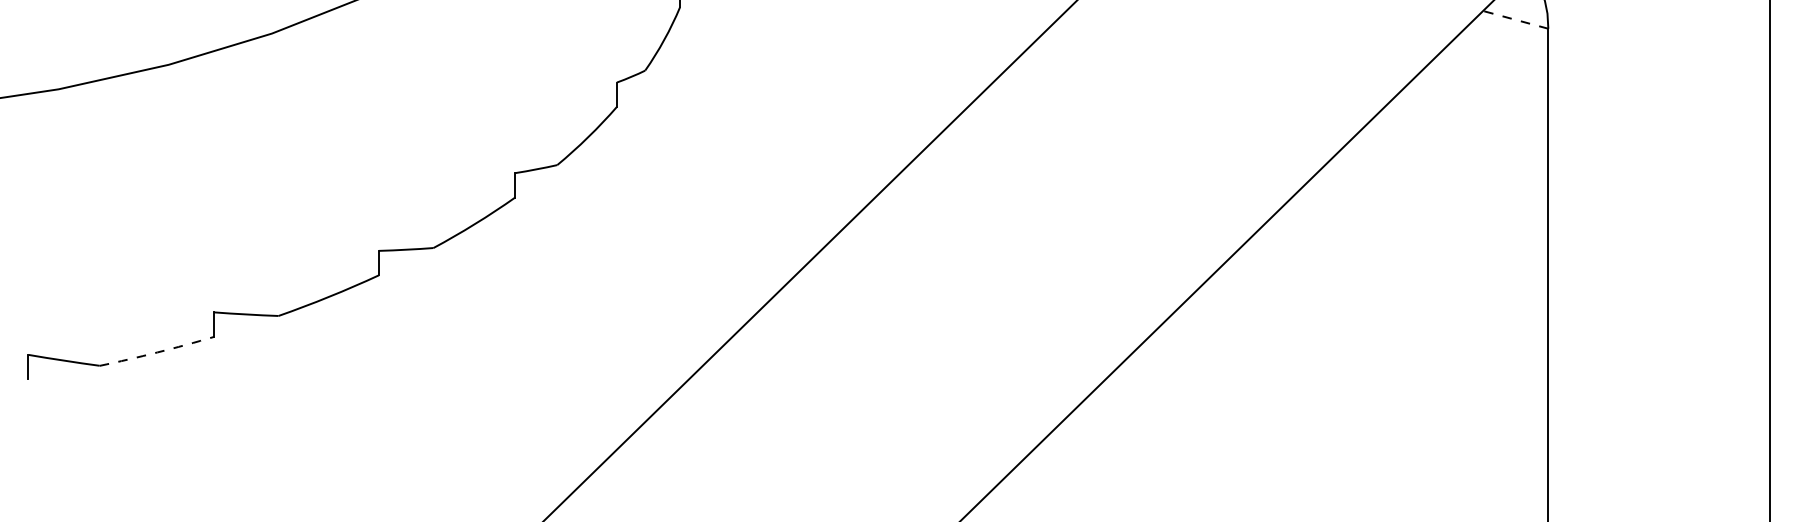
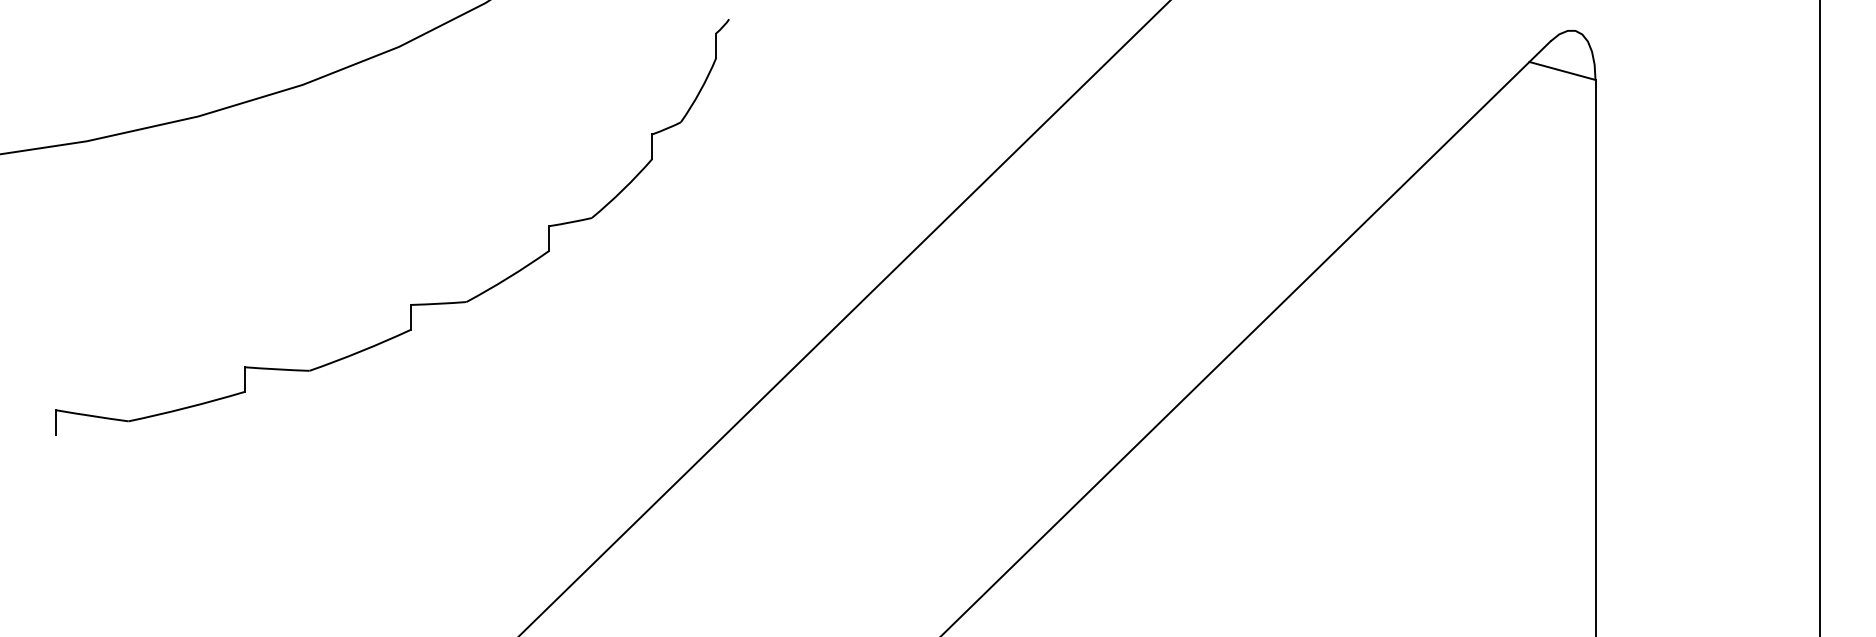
line: (1515, 19) -> (1562, 70), dashed -> solid
arc: (157, 352) -> (186, 407), dashed -> solid

